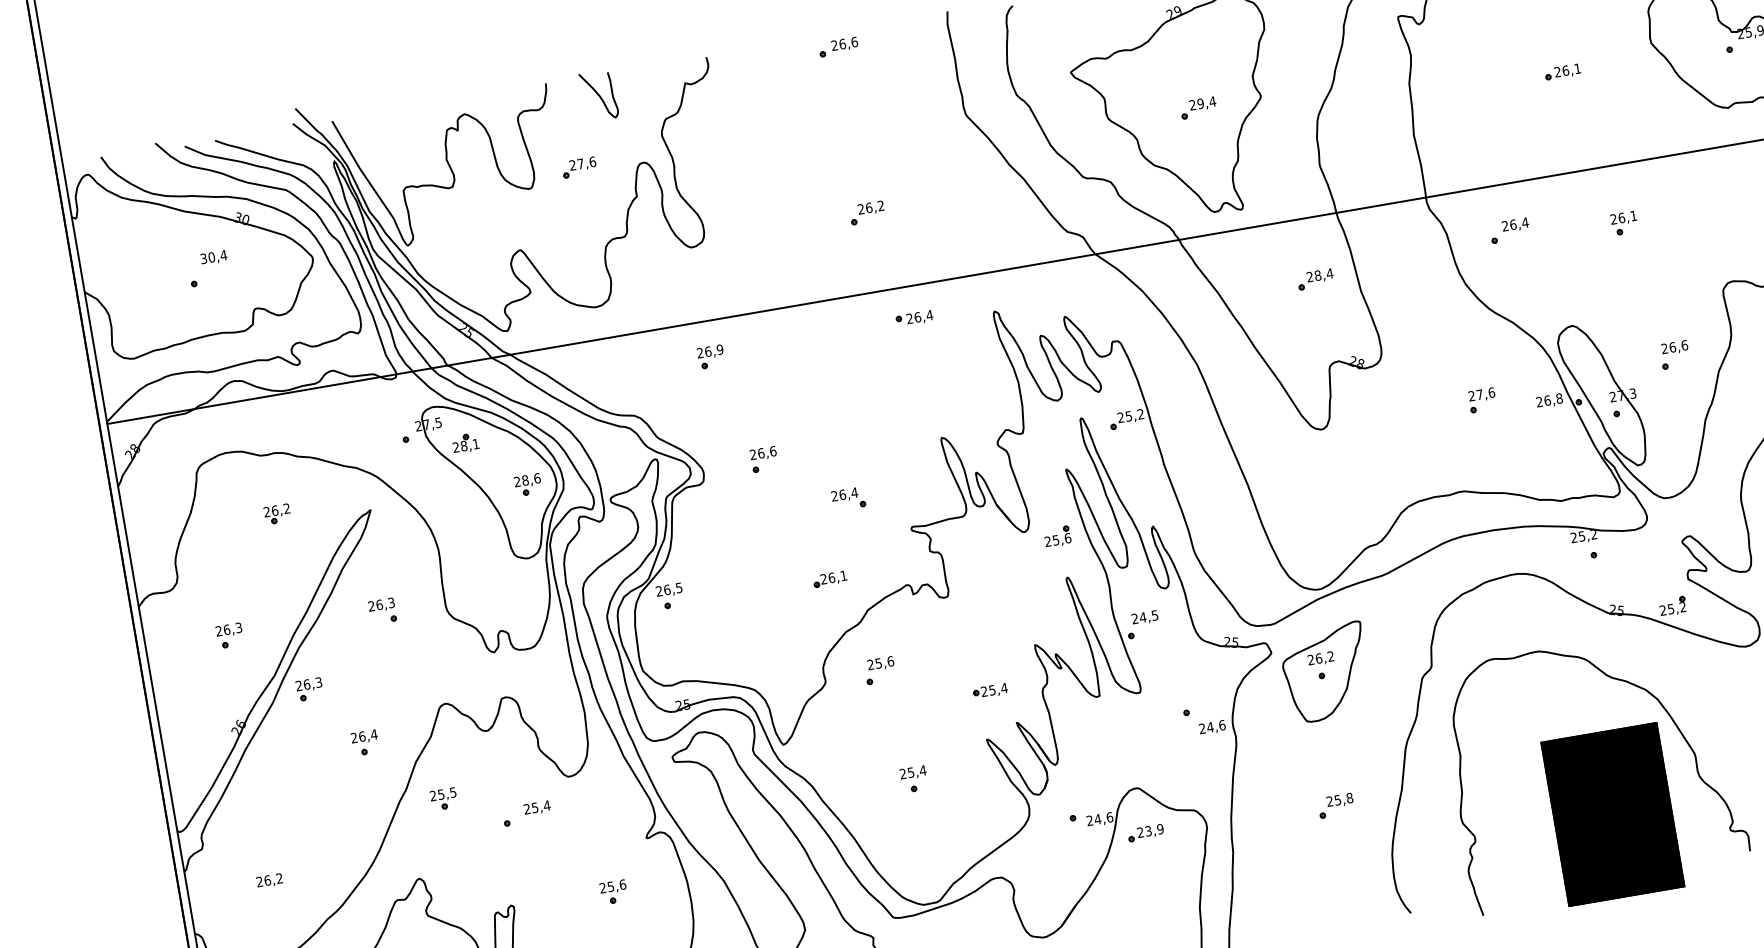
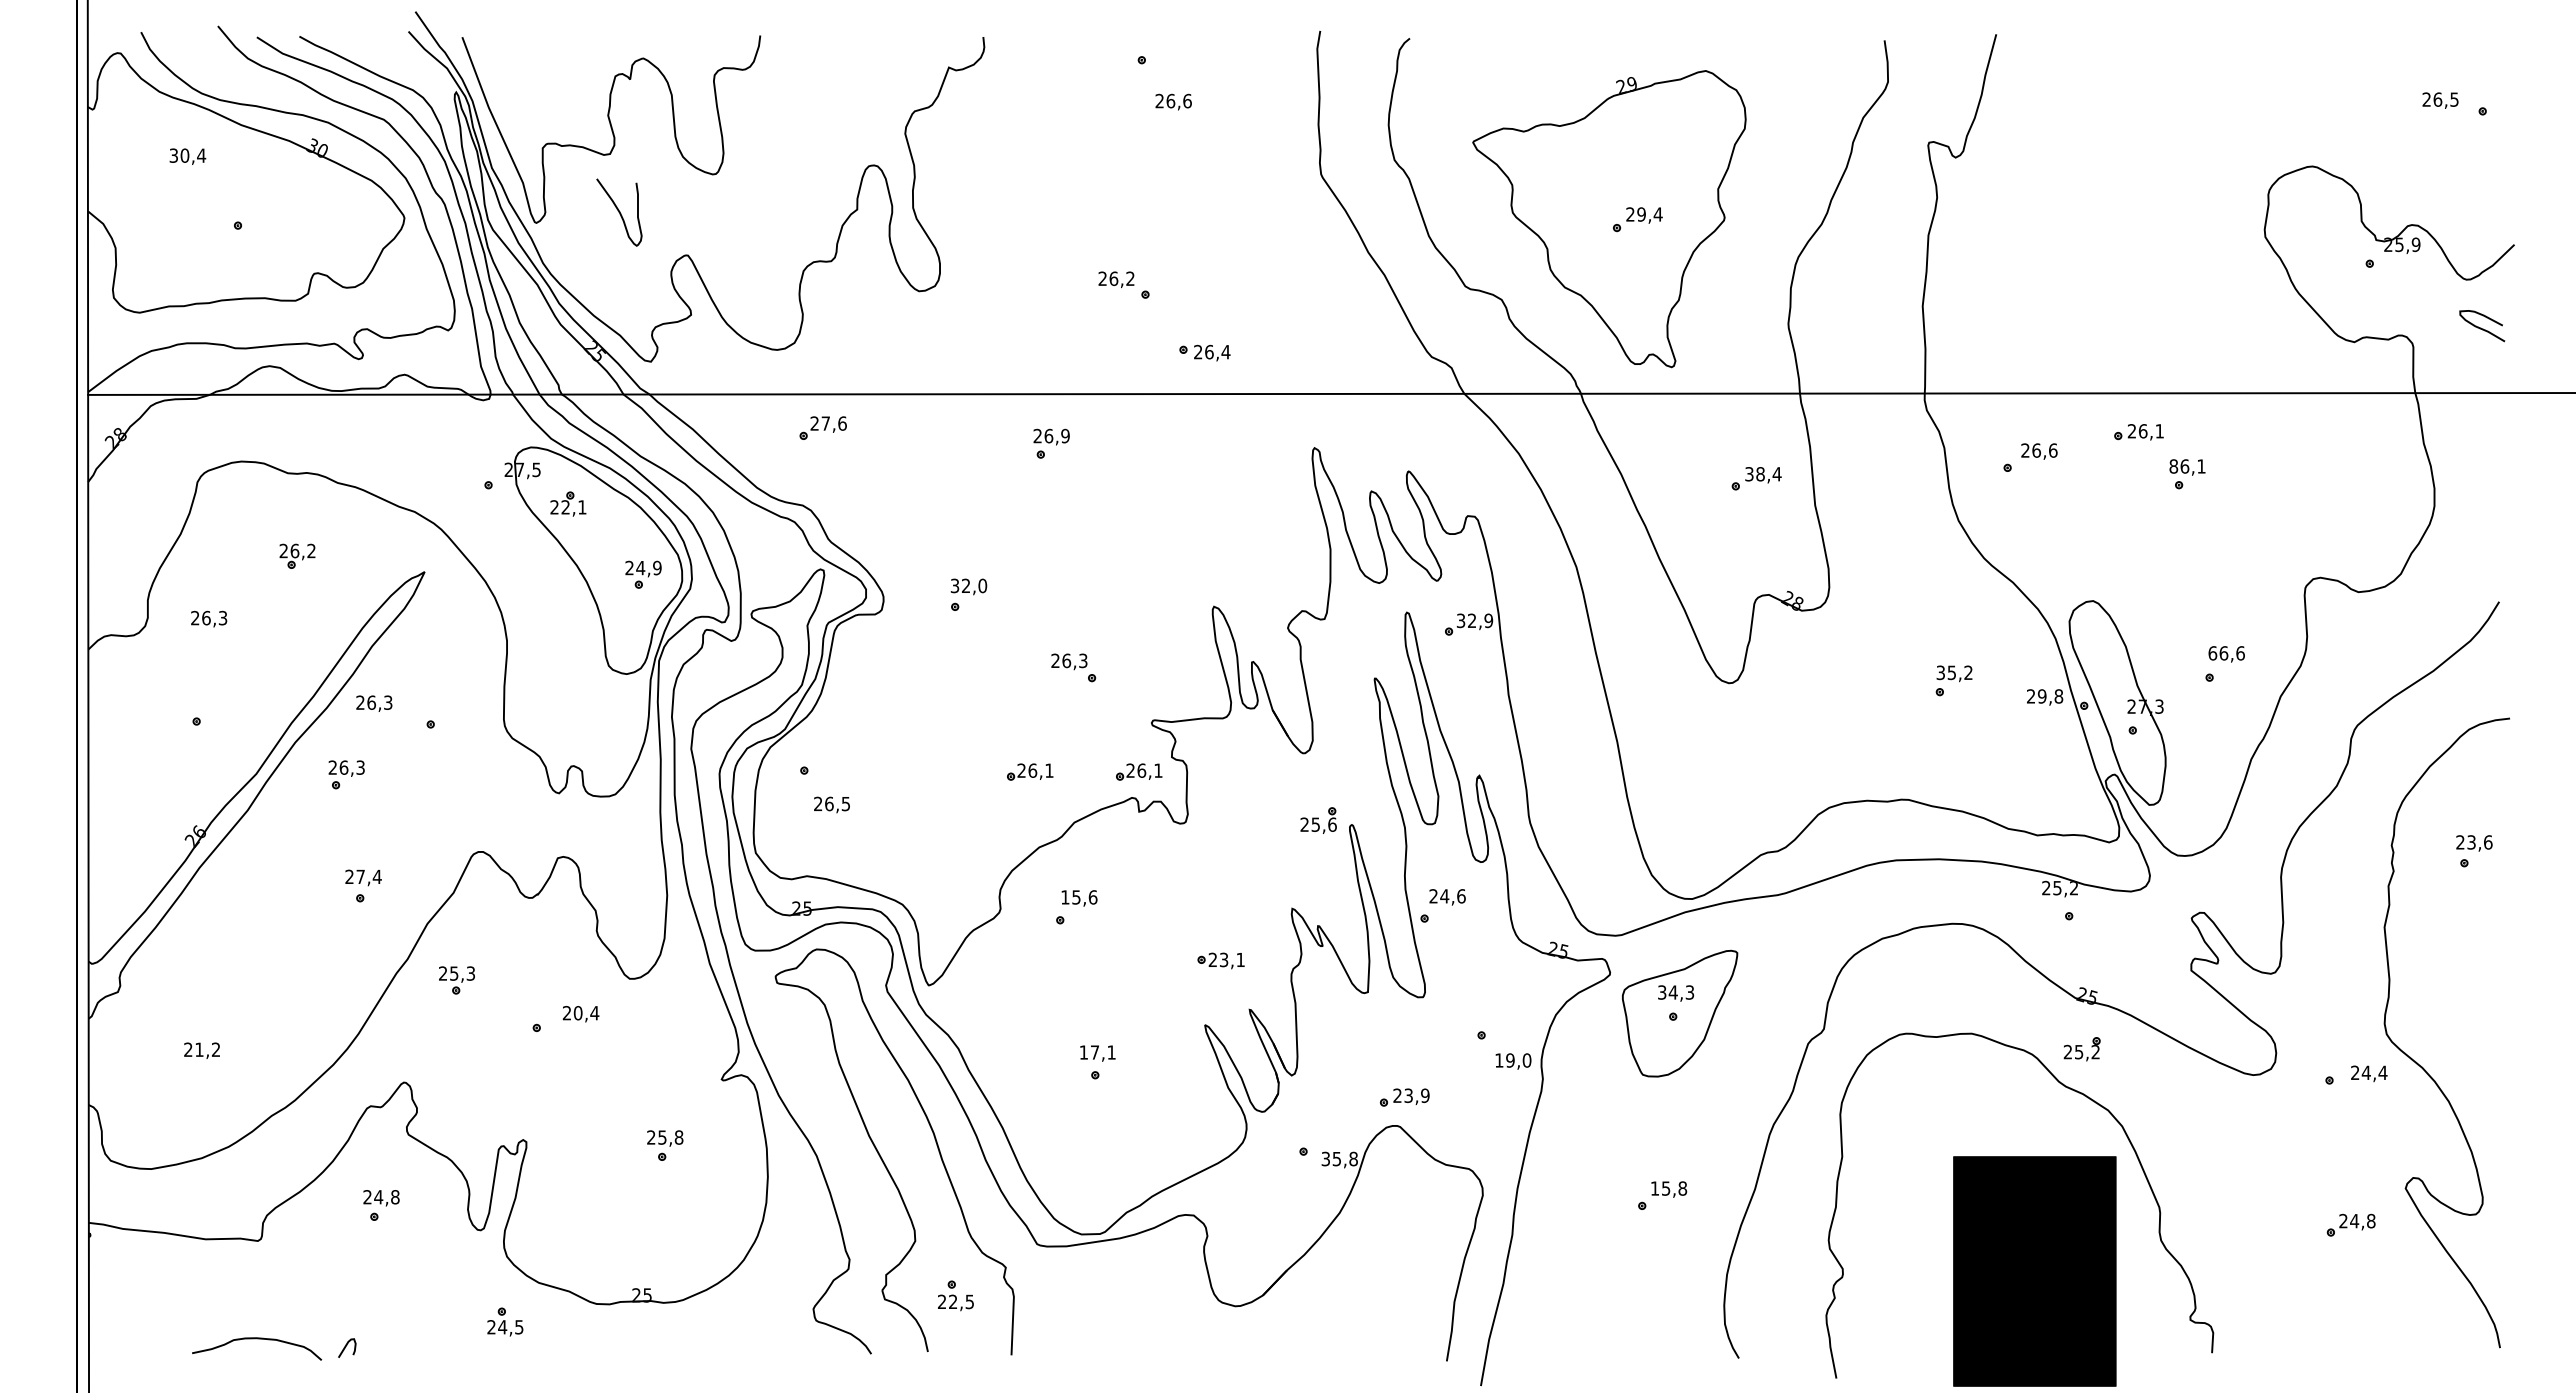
text: (844, 44) -> (1173, 101), moved
part: (1562, 72) -> (2138, 432), moved
curve: (599, 95) -> (619, 212), moved
part: (578, 167) -> (822, 427), moved
text: (871, 208) -> (1116, 279), moved
text: (1613, 219) -> (2173, 466), 26,1 -> 86,1
text: (1524, 222) -> (2052, 450), 26,4 -> 26,6
text: (213, 257) -> (187, 156), moved
text: (1310, 277) -> (1749, 474), 28,4 -> 38,4
part: (914, 318) -> (1204, 352), moved
text: (1664, 348) -> (2212, 653), 26,6 -> 66,6
part: (711, 356) -> (1051, 443), moved
text: (1481, 394) -> (1954, 672), 27,6 -> 35,2
text: (1547, 400) -> (2041, 696), 26,8 -> 29,8
text: (1131, 415) -> (1475, 620), 25,2 -> 32,9
text: (463, 446) -> (565, 507), 28,1 -> 22,1
text: (762, 452) -> (968, 585), 26,6 -> 32,0
text: (530, 479) -> (648, 567), 28,6 -> 24,9
text: (853, 492) -> (1082, 660), 26,4 -> 26,3
part: (1057, 536) -> (1318, 820), moved
part: (908, 565) -> (1139, 771), added
text: (668, 590) -> (831, 804), moved
text: (381, 605) -> (374, 703), moved
part: (1672, 606) -> (2081, 1049), moved
text: (1155, 615) -> (1461, 896), 24,5 -> 24,6
text: (229, 629) -> (209, 618), moved
text: (1321, 658) -> (1676, 992), 26,2 -> 34,3
text: (870, 664) -> (1065, 897), 25,6 -> 15,6
text: (998, 688) -> (1232, 959), 25,4 -> 23,1
part: (309, 689) -> (346, 774), moved
text: (1212, 726) -> (1513, 1060), 24,6 -> 19,0
text: (362, 736) -> (360, 876), 26,4 -> 27,4
text: (912, 772) -> (1097, 1052), 25,4 -> 17,1
text: (452, 791) -> (470, 972), 25,5 -> 25,3
text: (1329, 801) -> (1654, 1188), 25,8 -> 15,8
text: (534, 808) -> (577, 1013), 25,4 -> 20,4
text: (1099, 818) -> (1339, 1158), 24,6 -> 35,8
part: (1145, 833) -> (1404, 1097), moved
text: (267, 880) -> (199, 1049), 26,2 -> 21,2
text: (622, 884) -> (678, 1137), 25,6 -> 25,8

